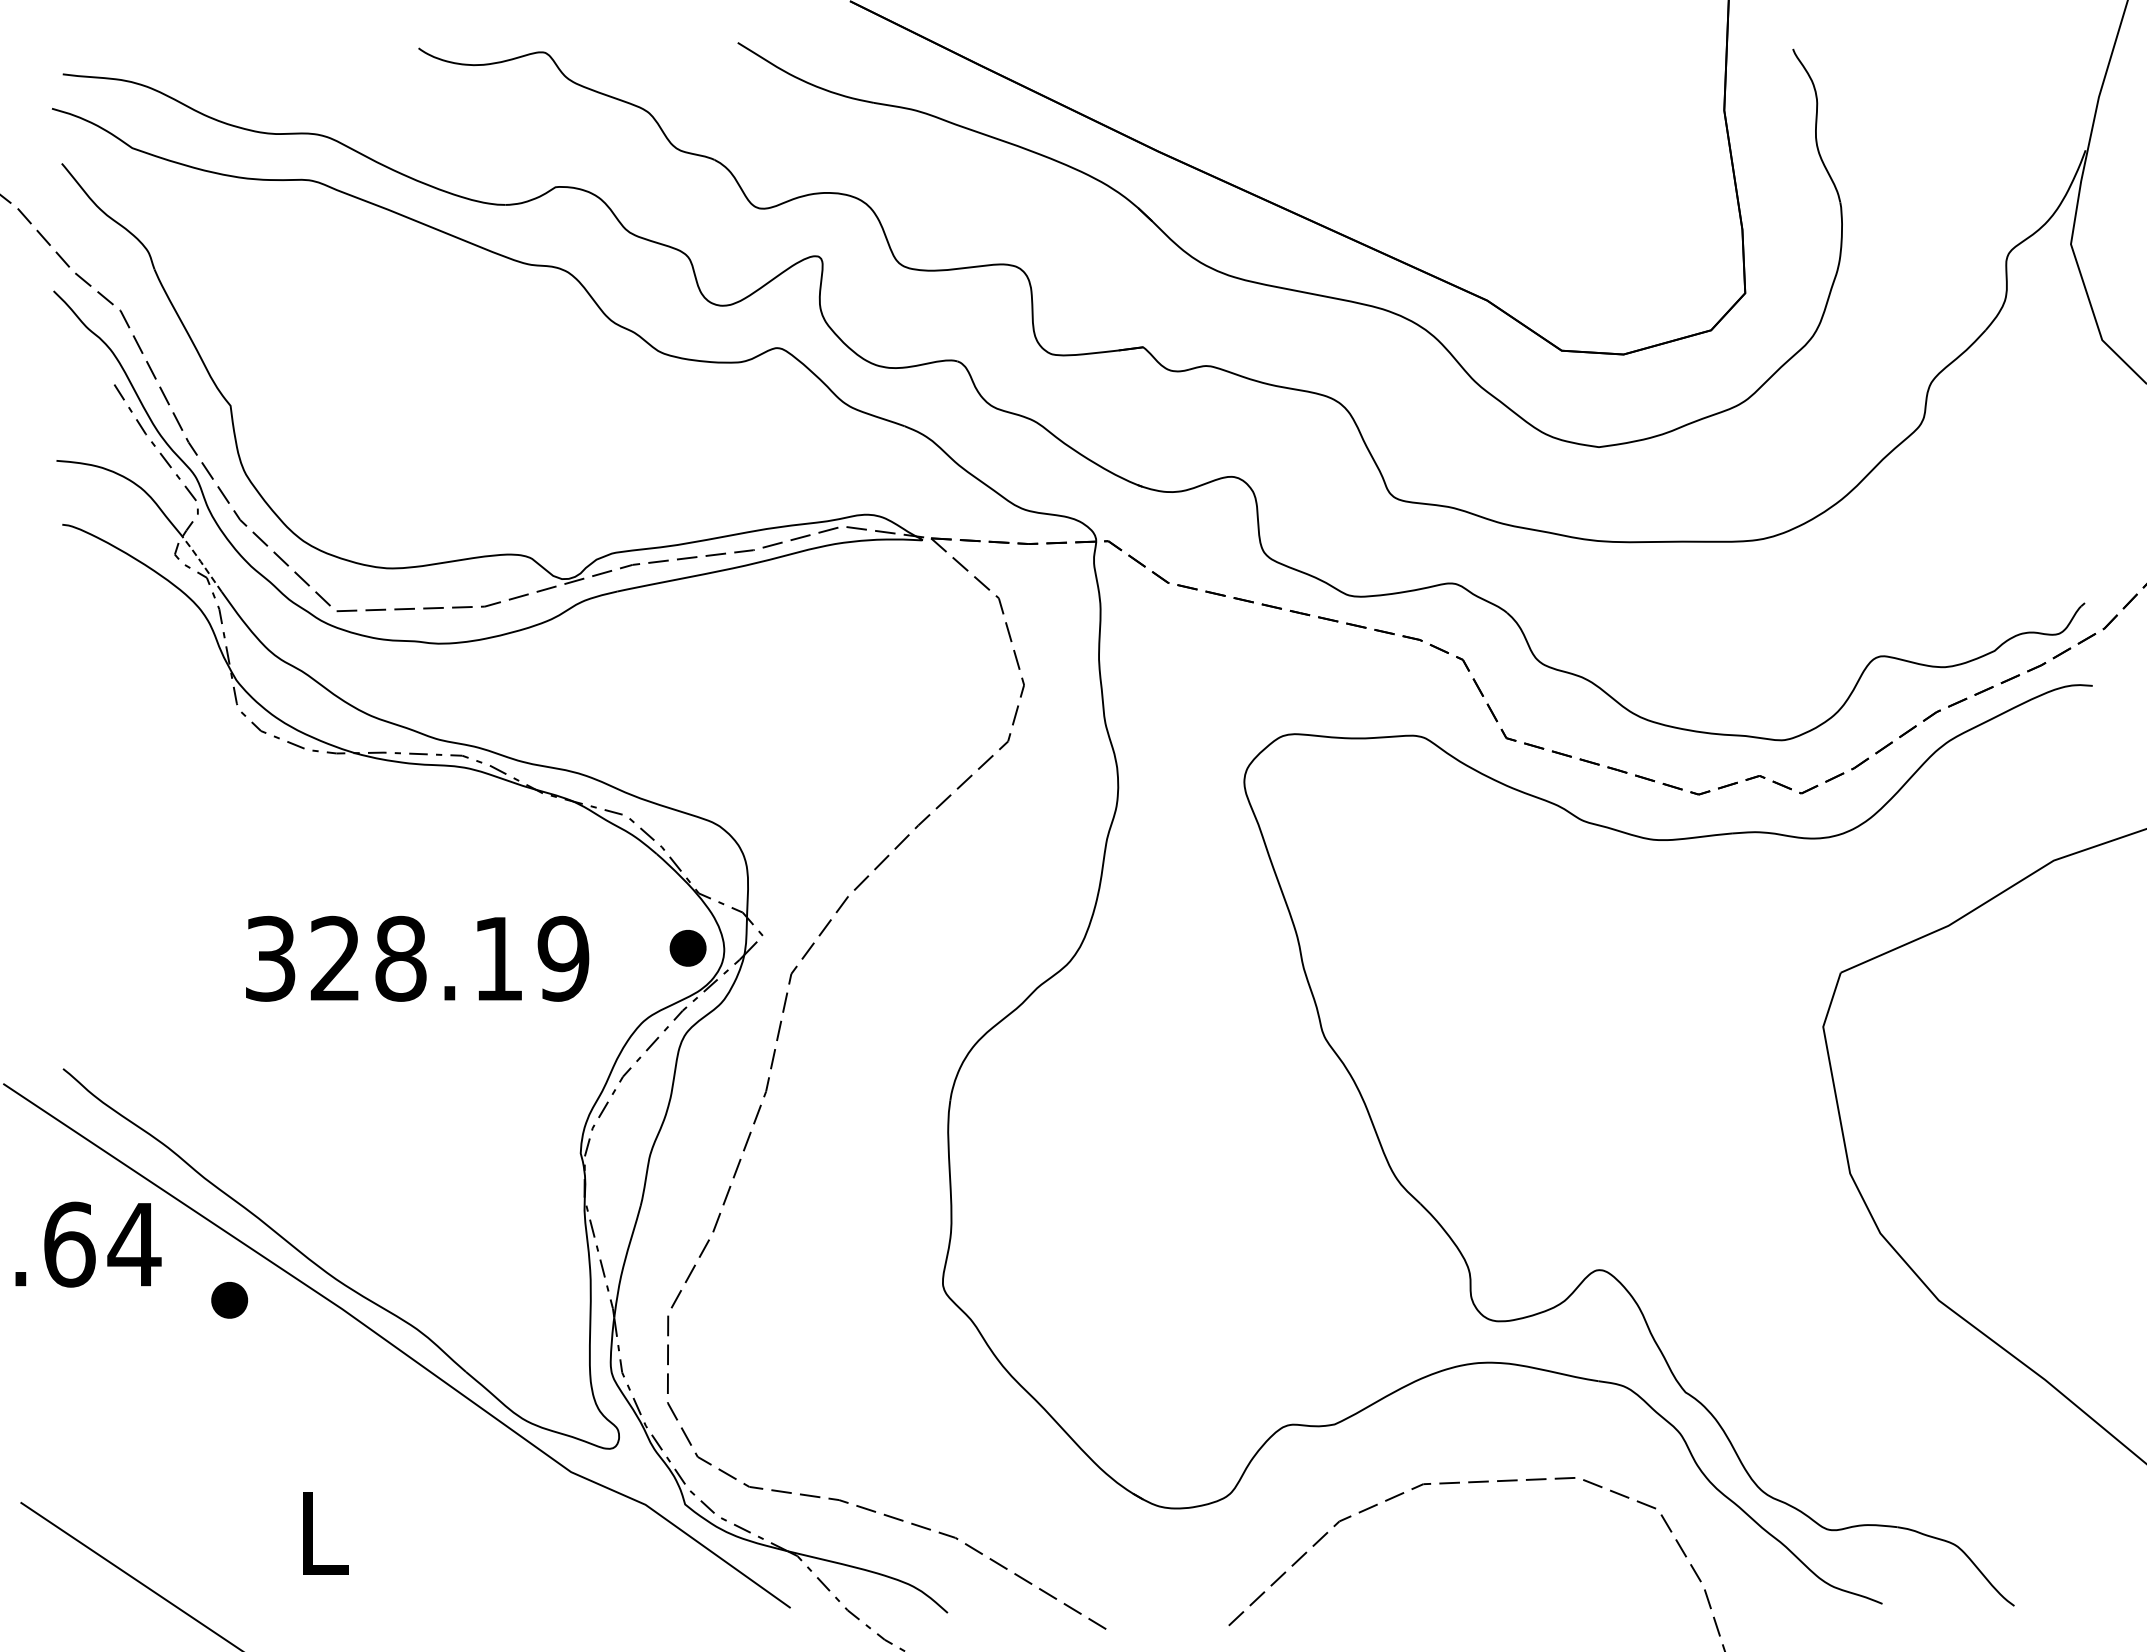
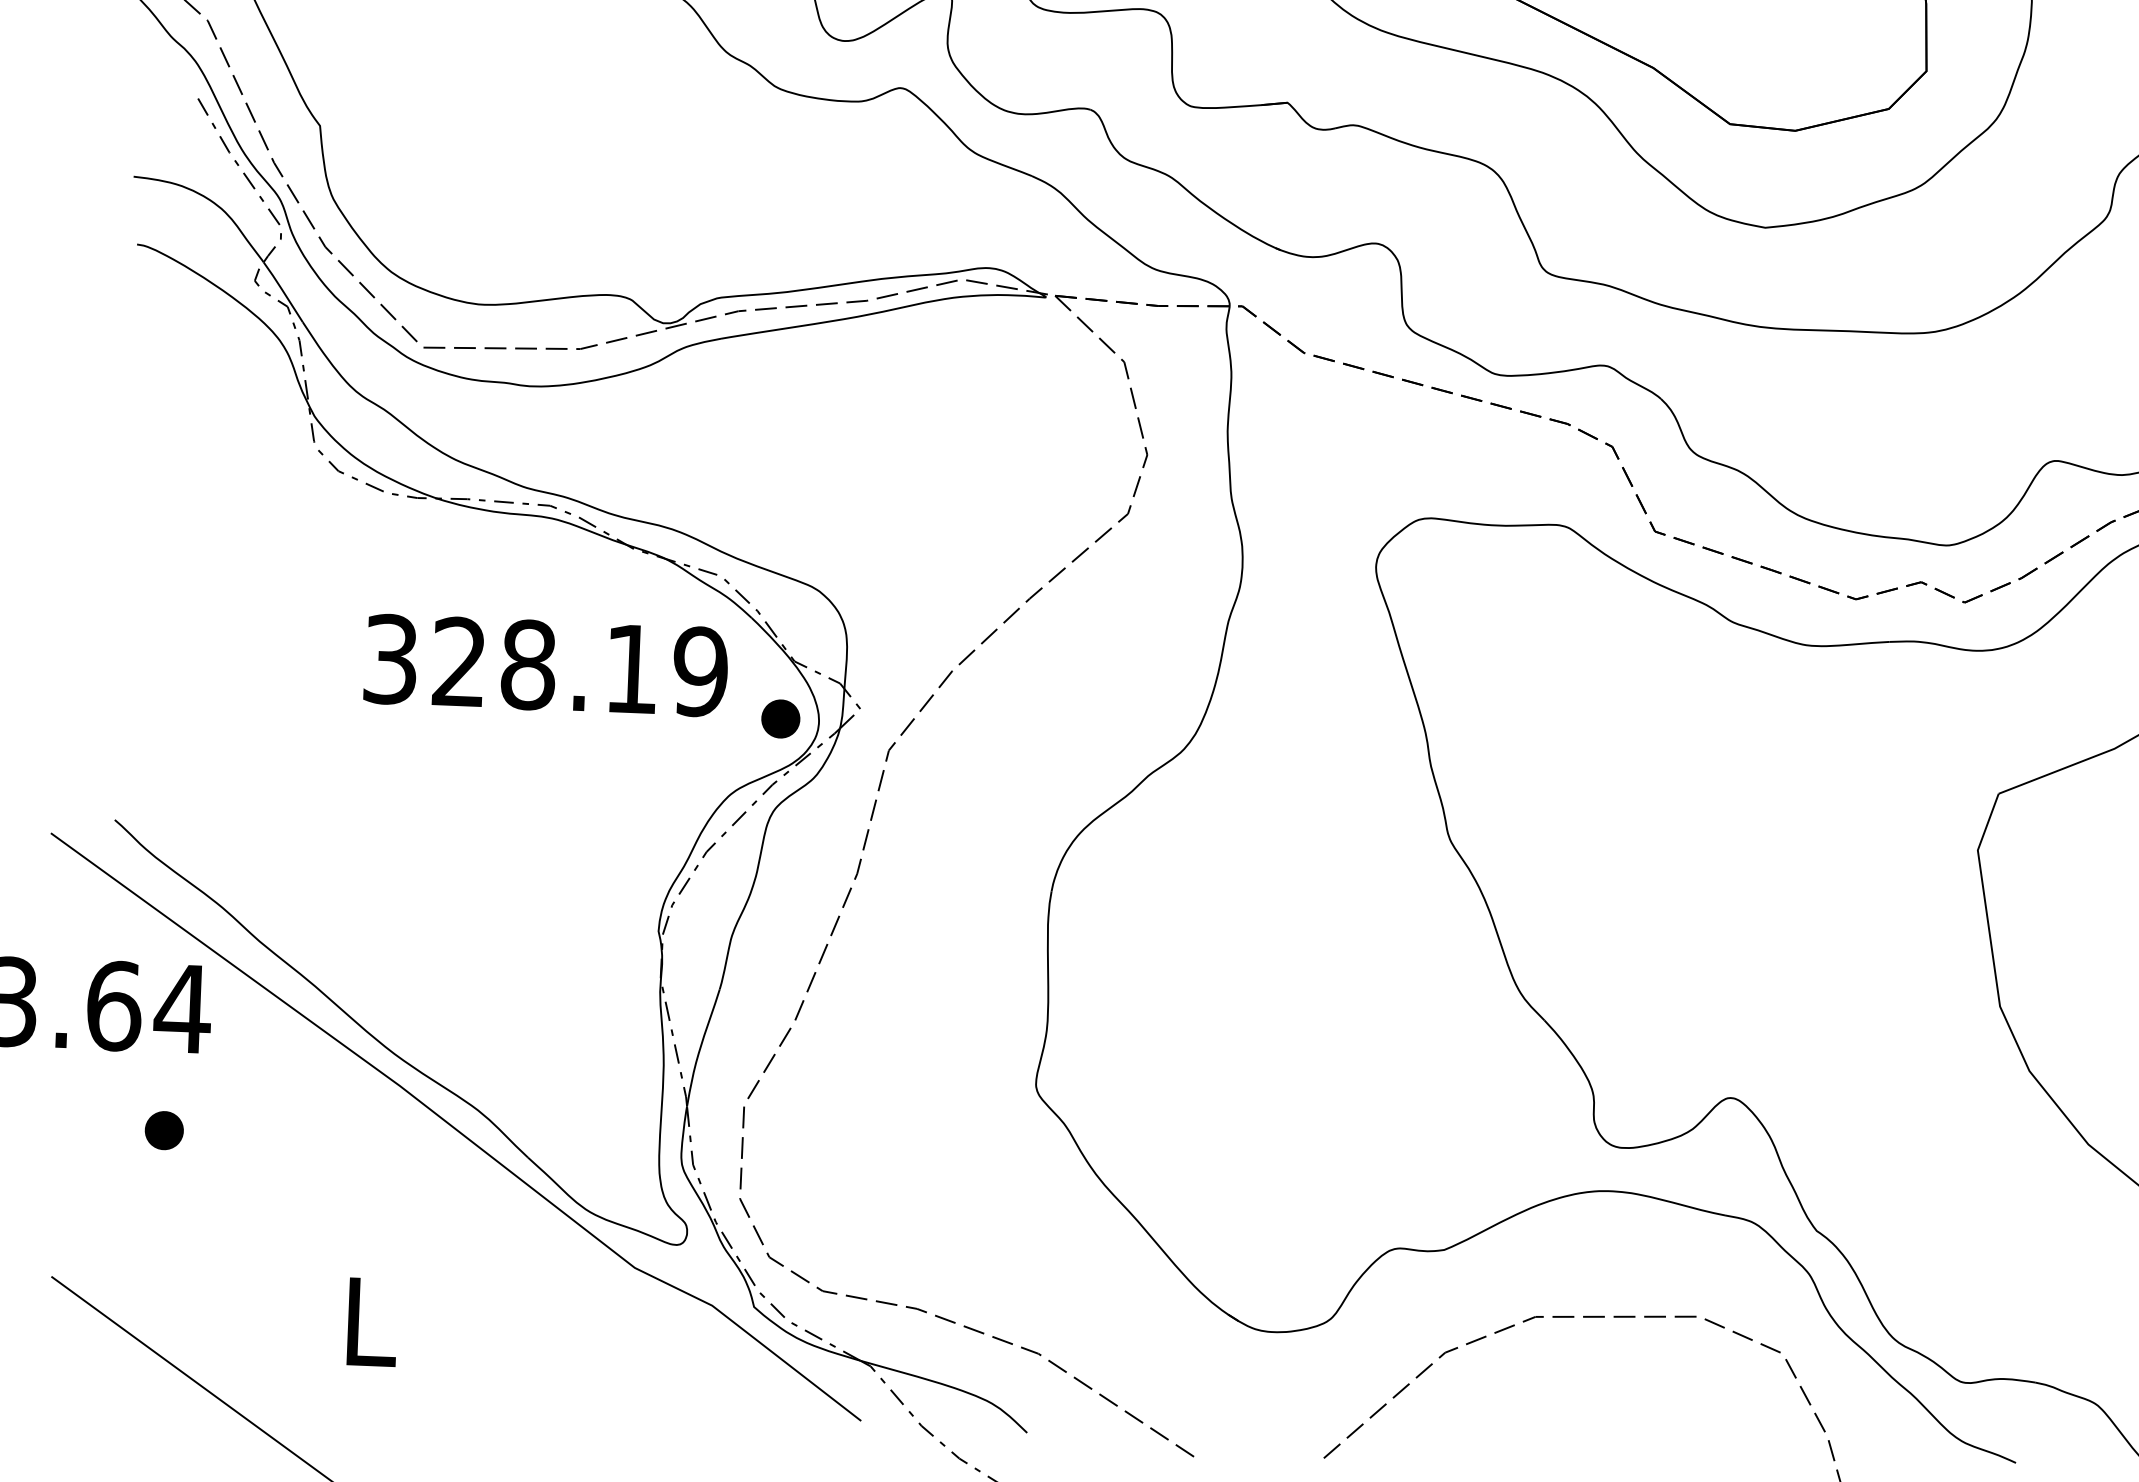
line: (201, 562) -> (282, 290), dashed -> solid
text: (417, 958) -> (546, 665), moved
part: (229, 1300) -> (164, 1130), moved

